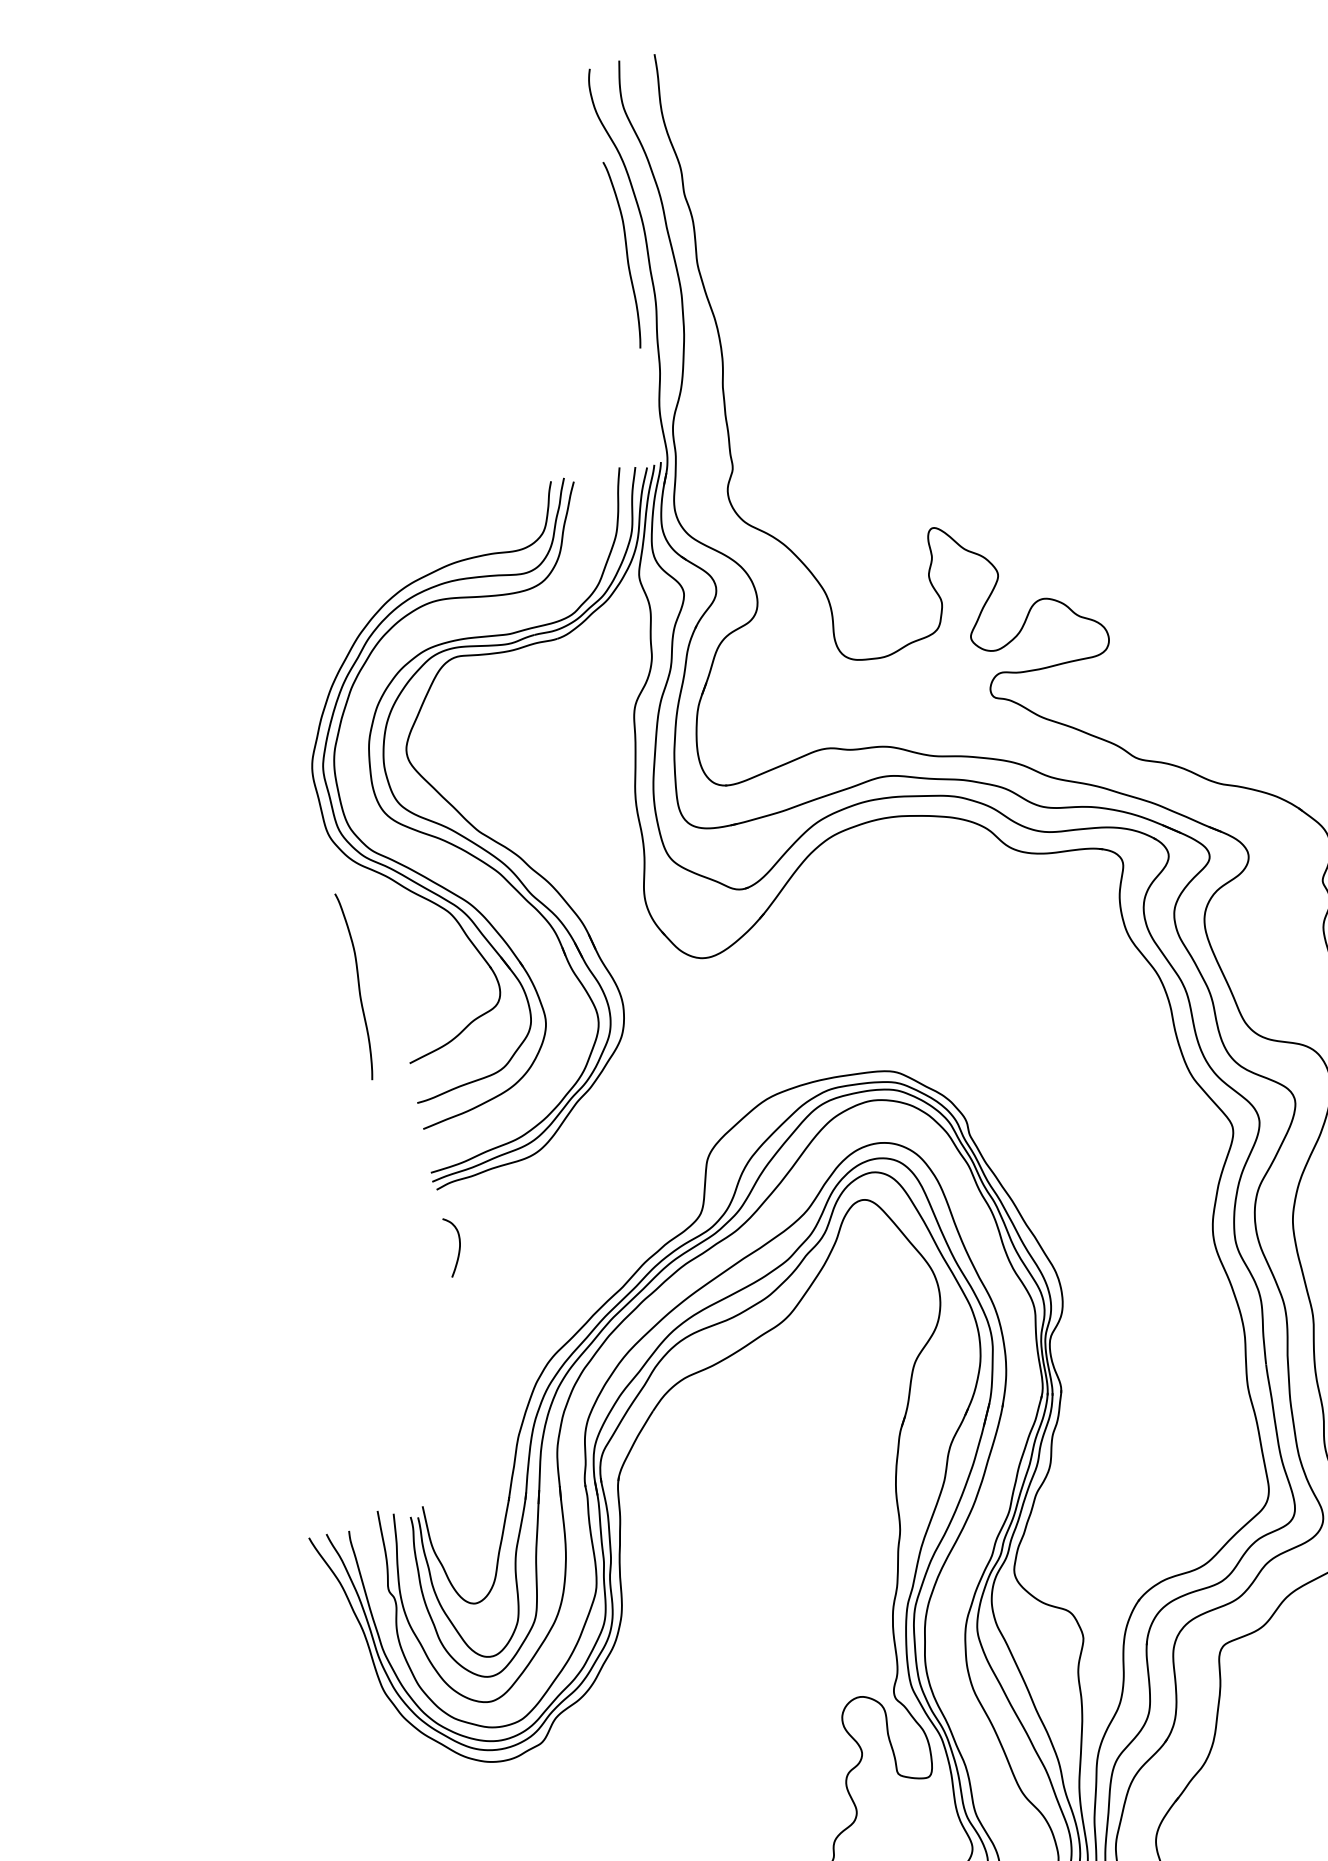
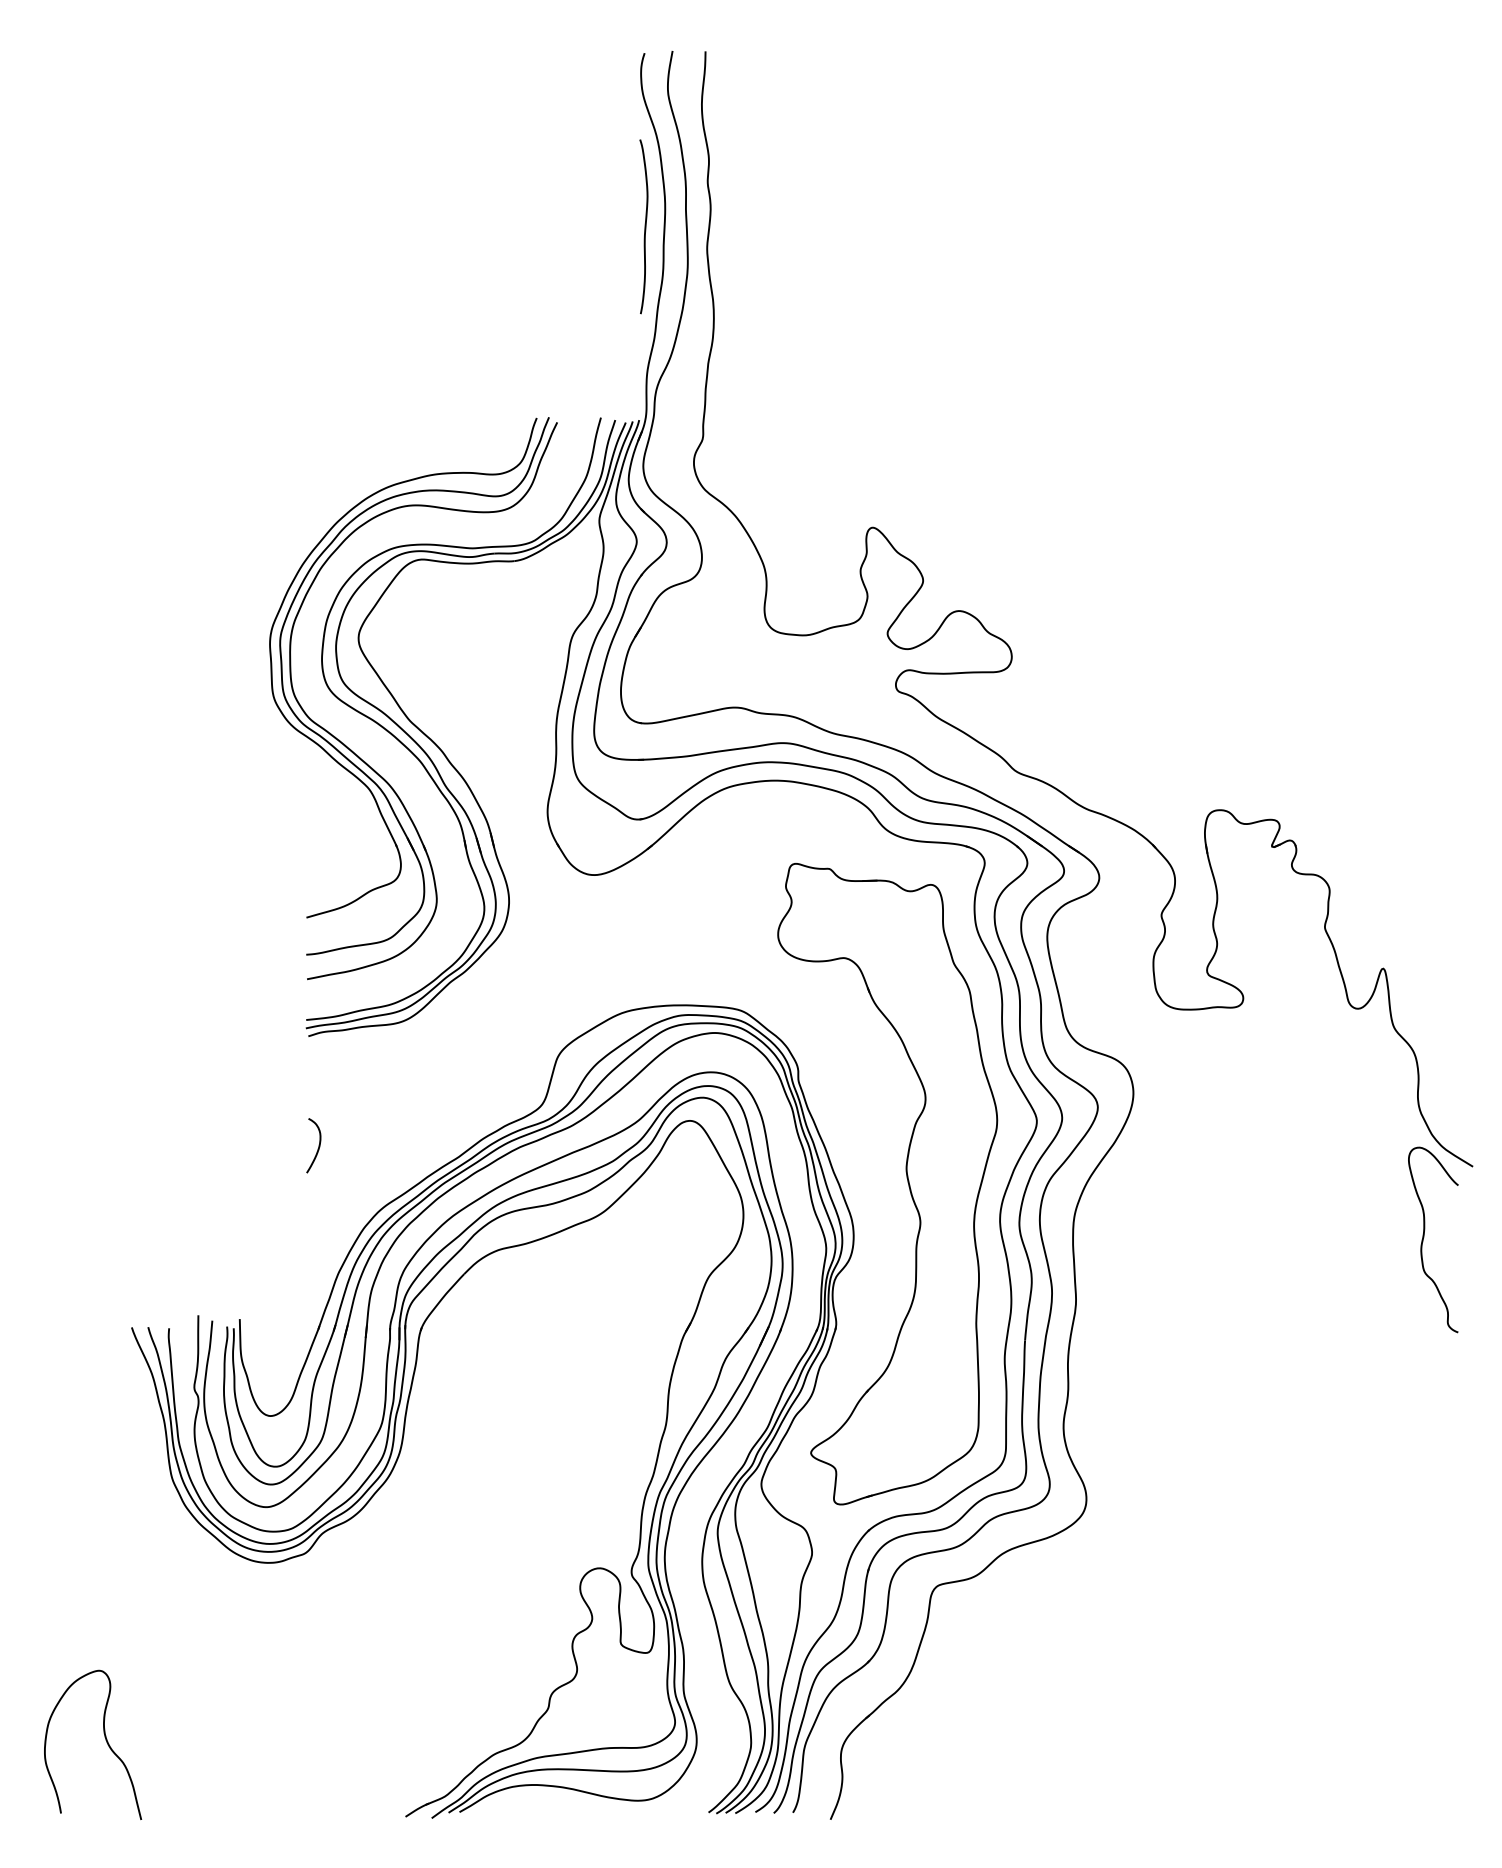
curve: (357, 985) -> (273, 838), removed
part: (1105, 1216) -> (906, 1178), added
curve: (458, 1245) -> (318, 1145), moved

